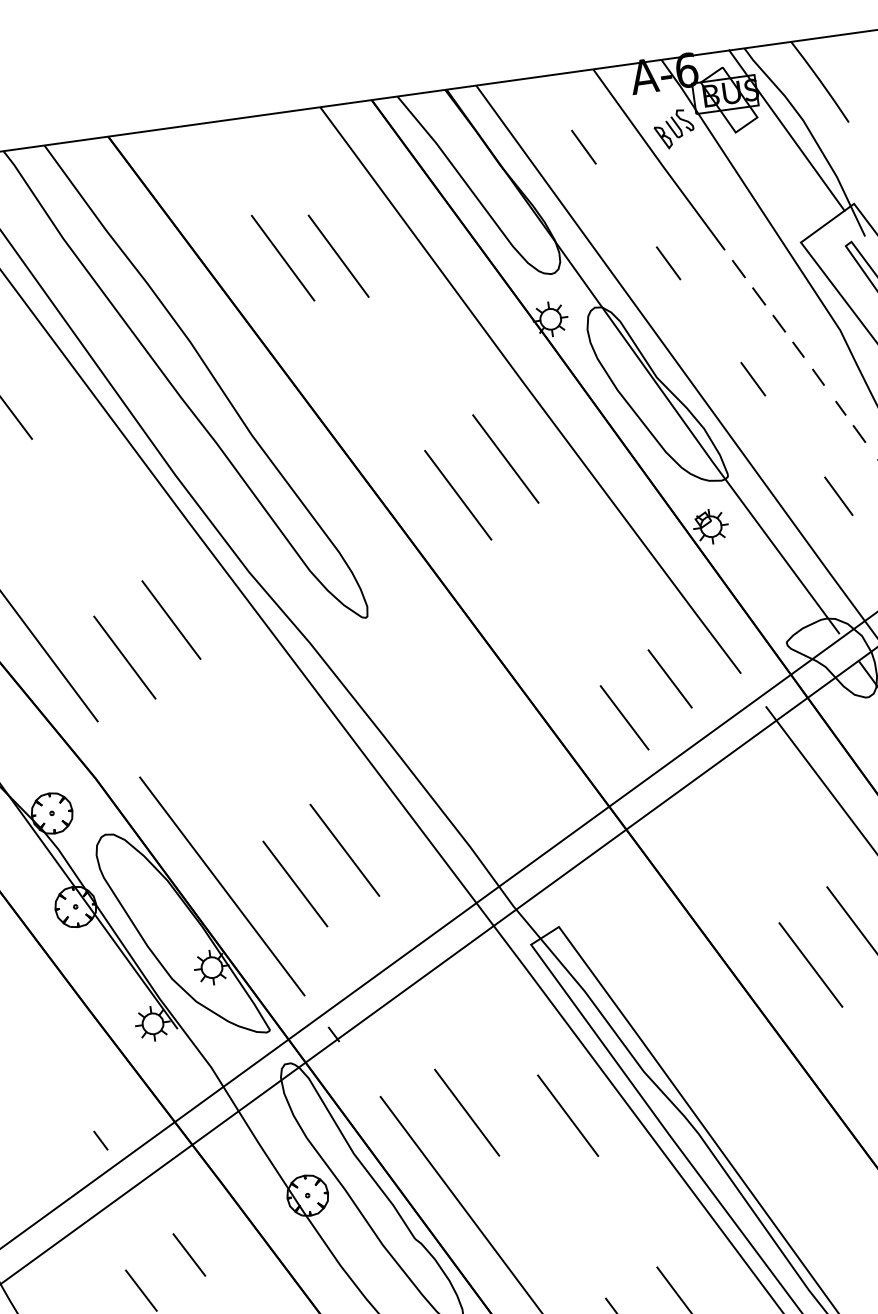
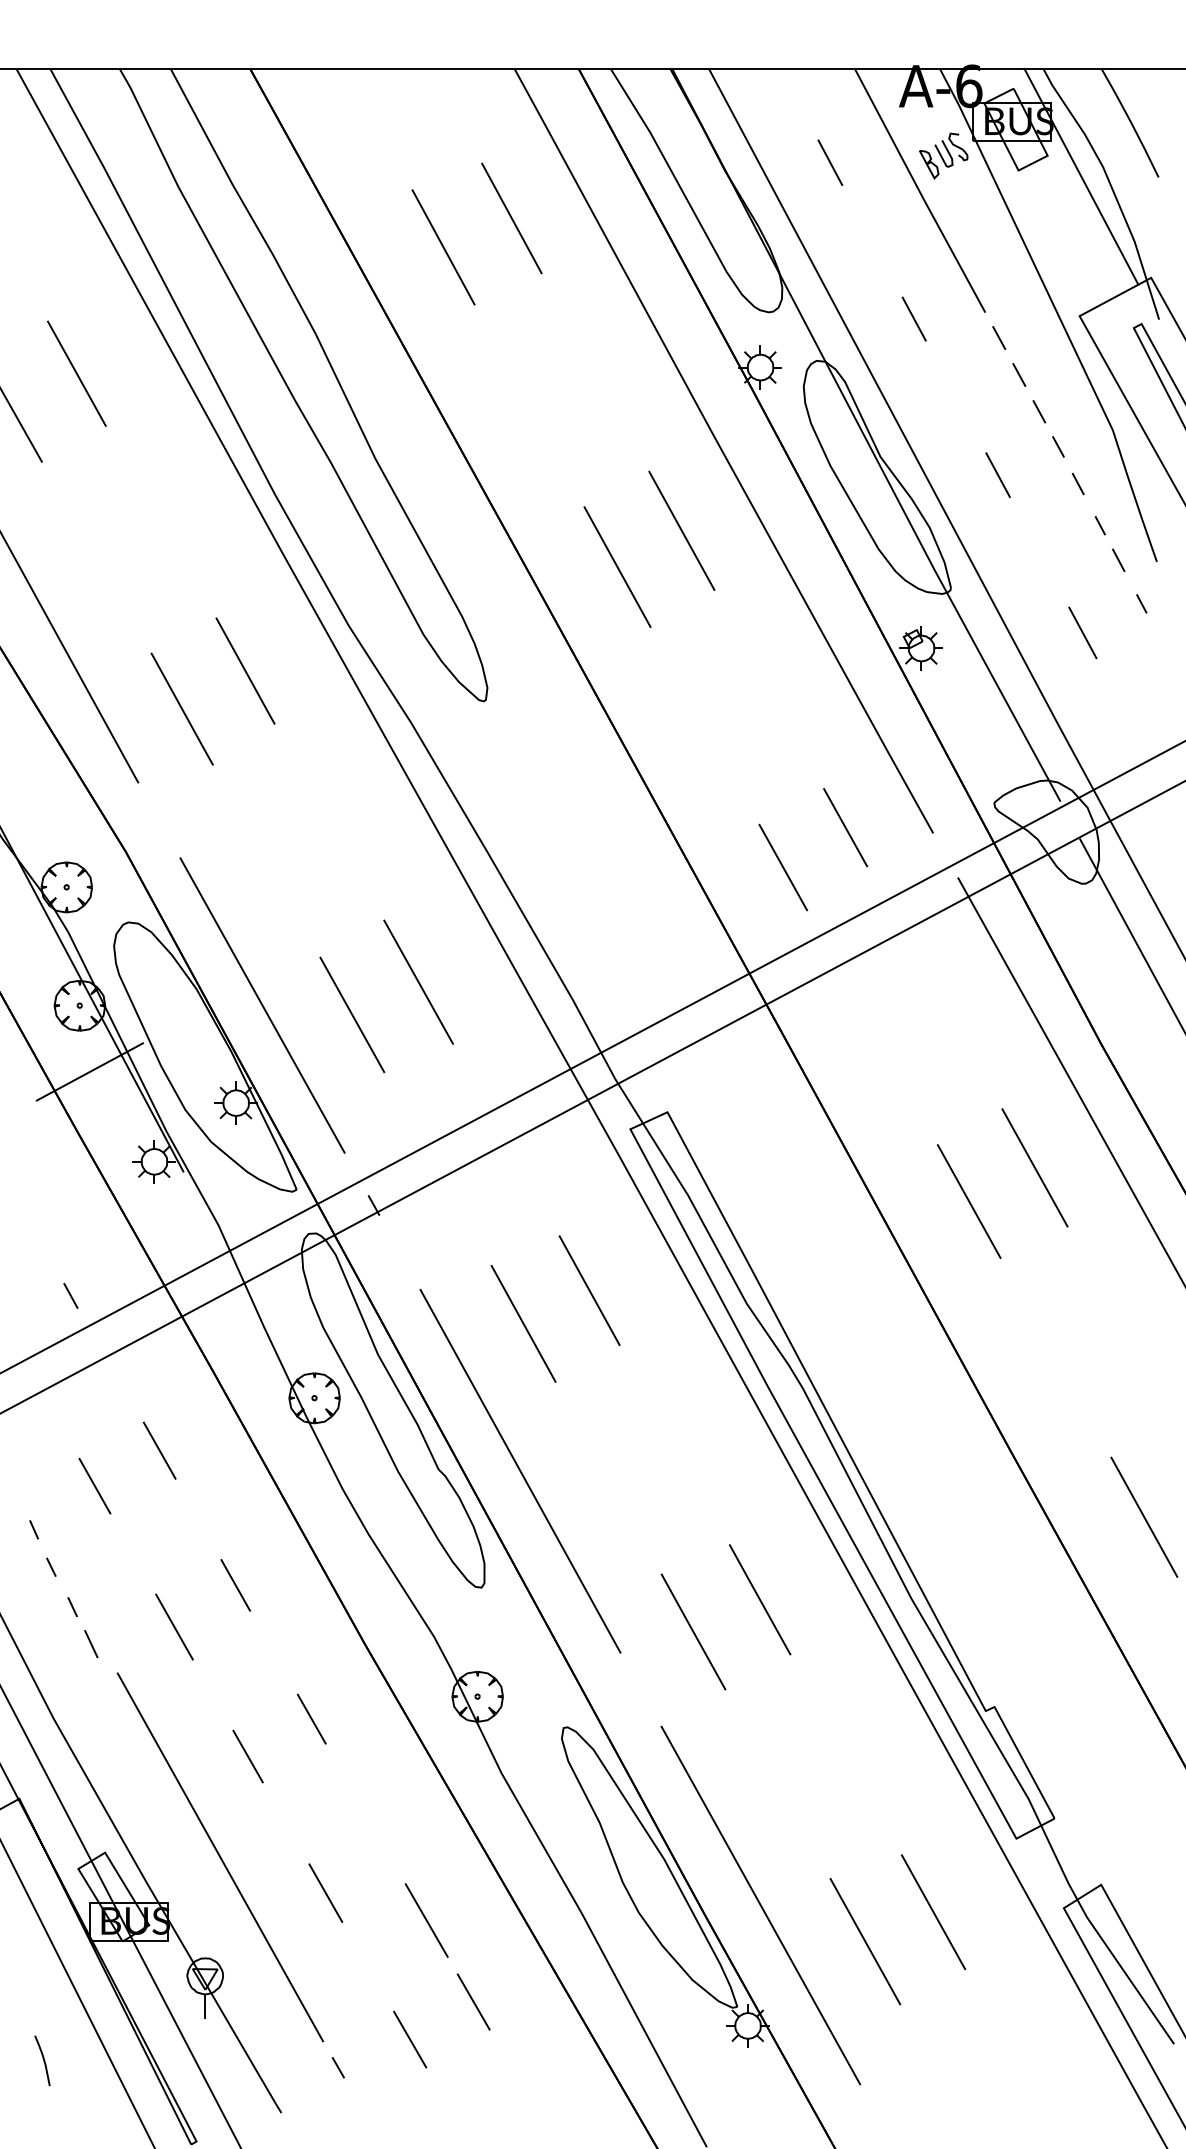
line: (338, 256) -> (511, 218), moved
line: (90, 958) -> (89, 1071), added
line: (567, 1115) -> (589, 1290), moved

